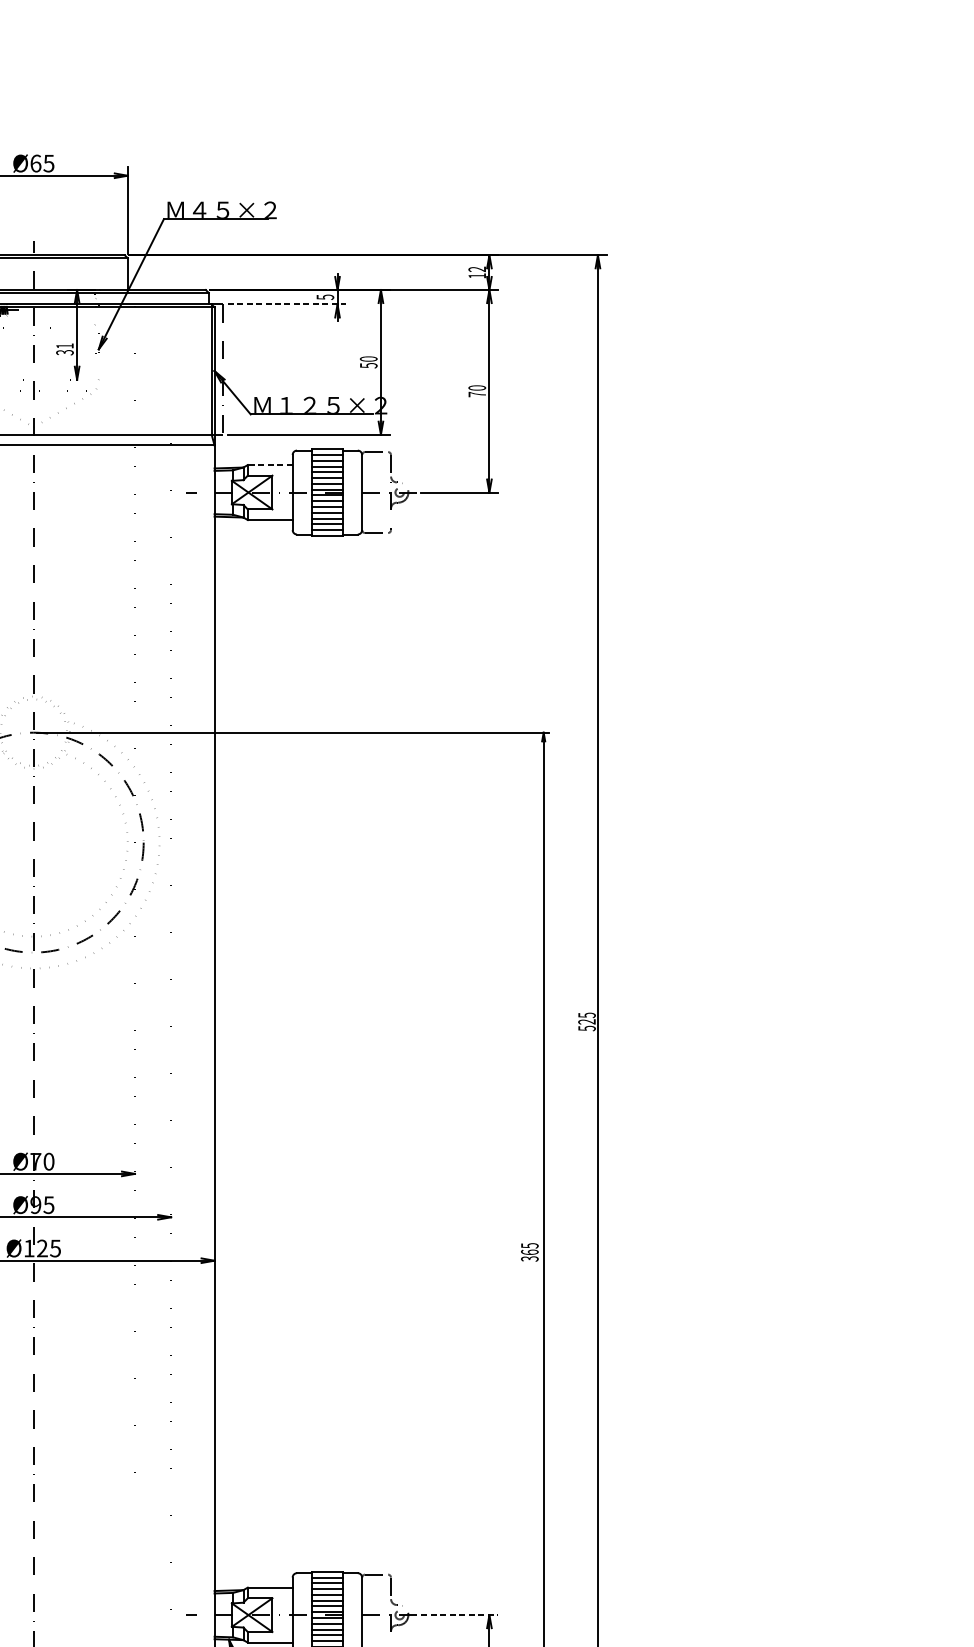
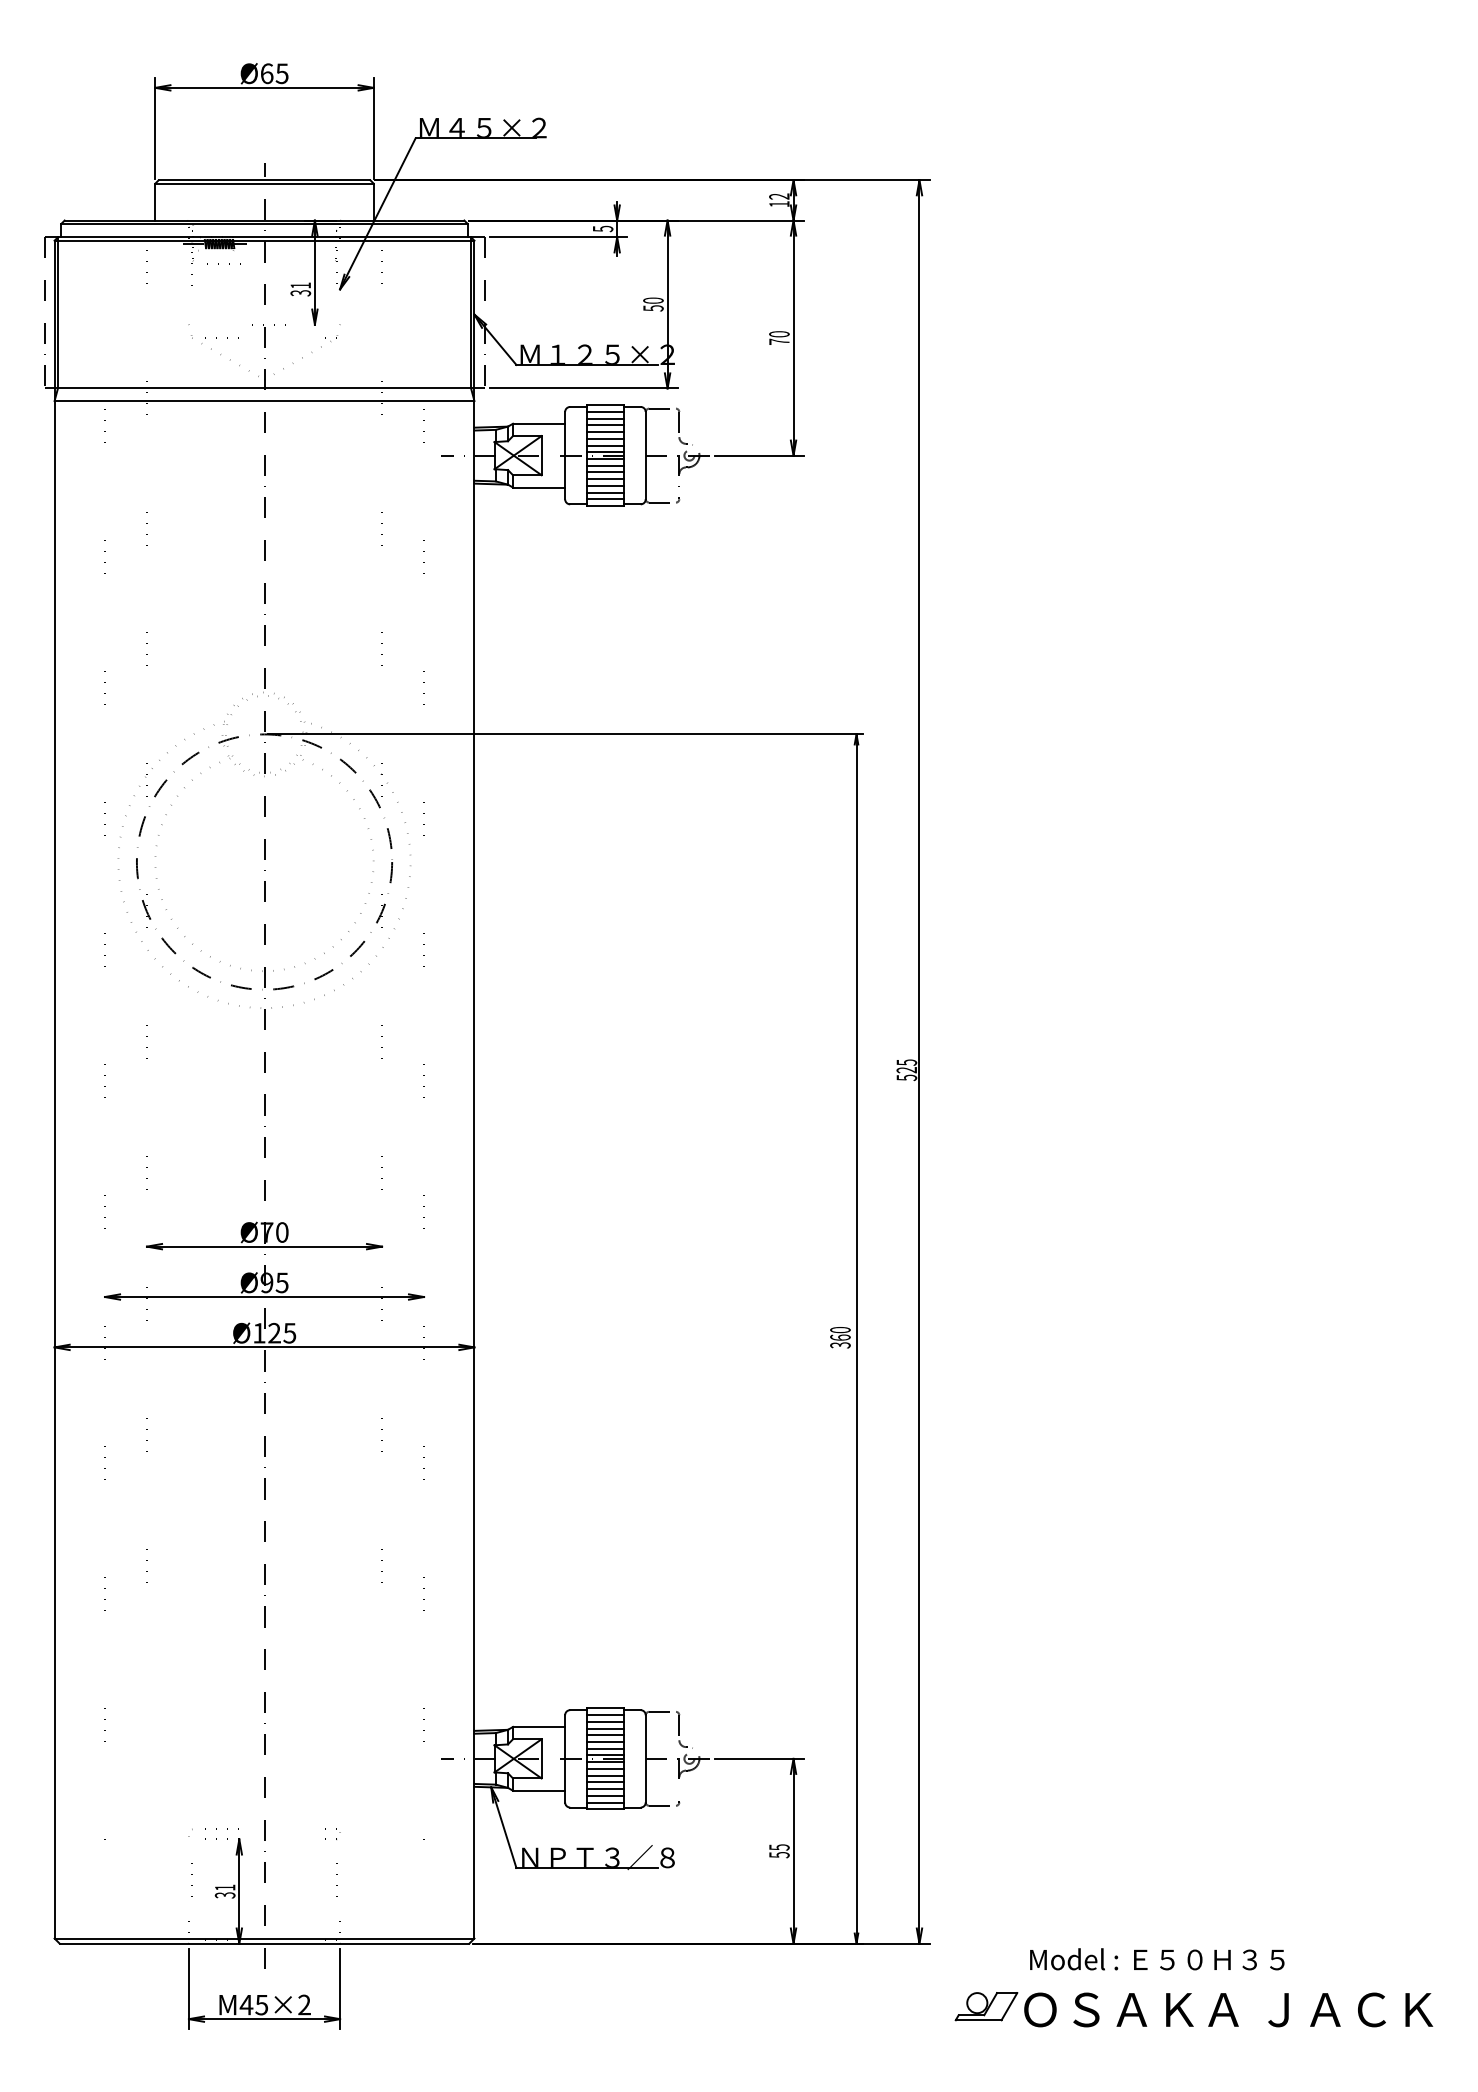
line: (286, 304) -> (558, 237), dashed -> solid
line: (269, 464) -> (538, 423), dashed -> solid
text: (529, 1246) -> (840, 1330), 365 -> 360
line: (460, 1614) -> (759, 1758), dashed -> solid

